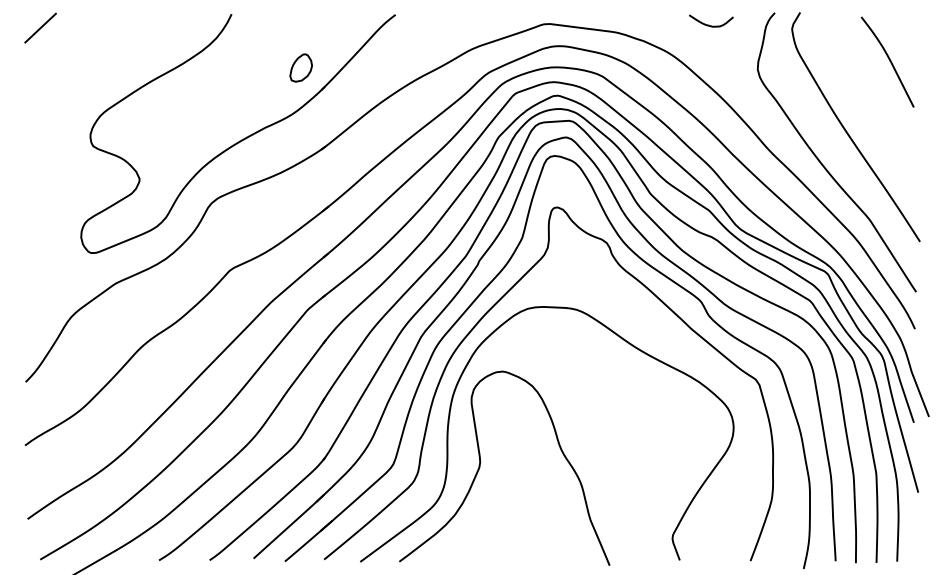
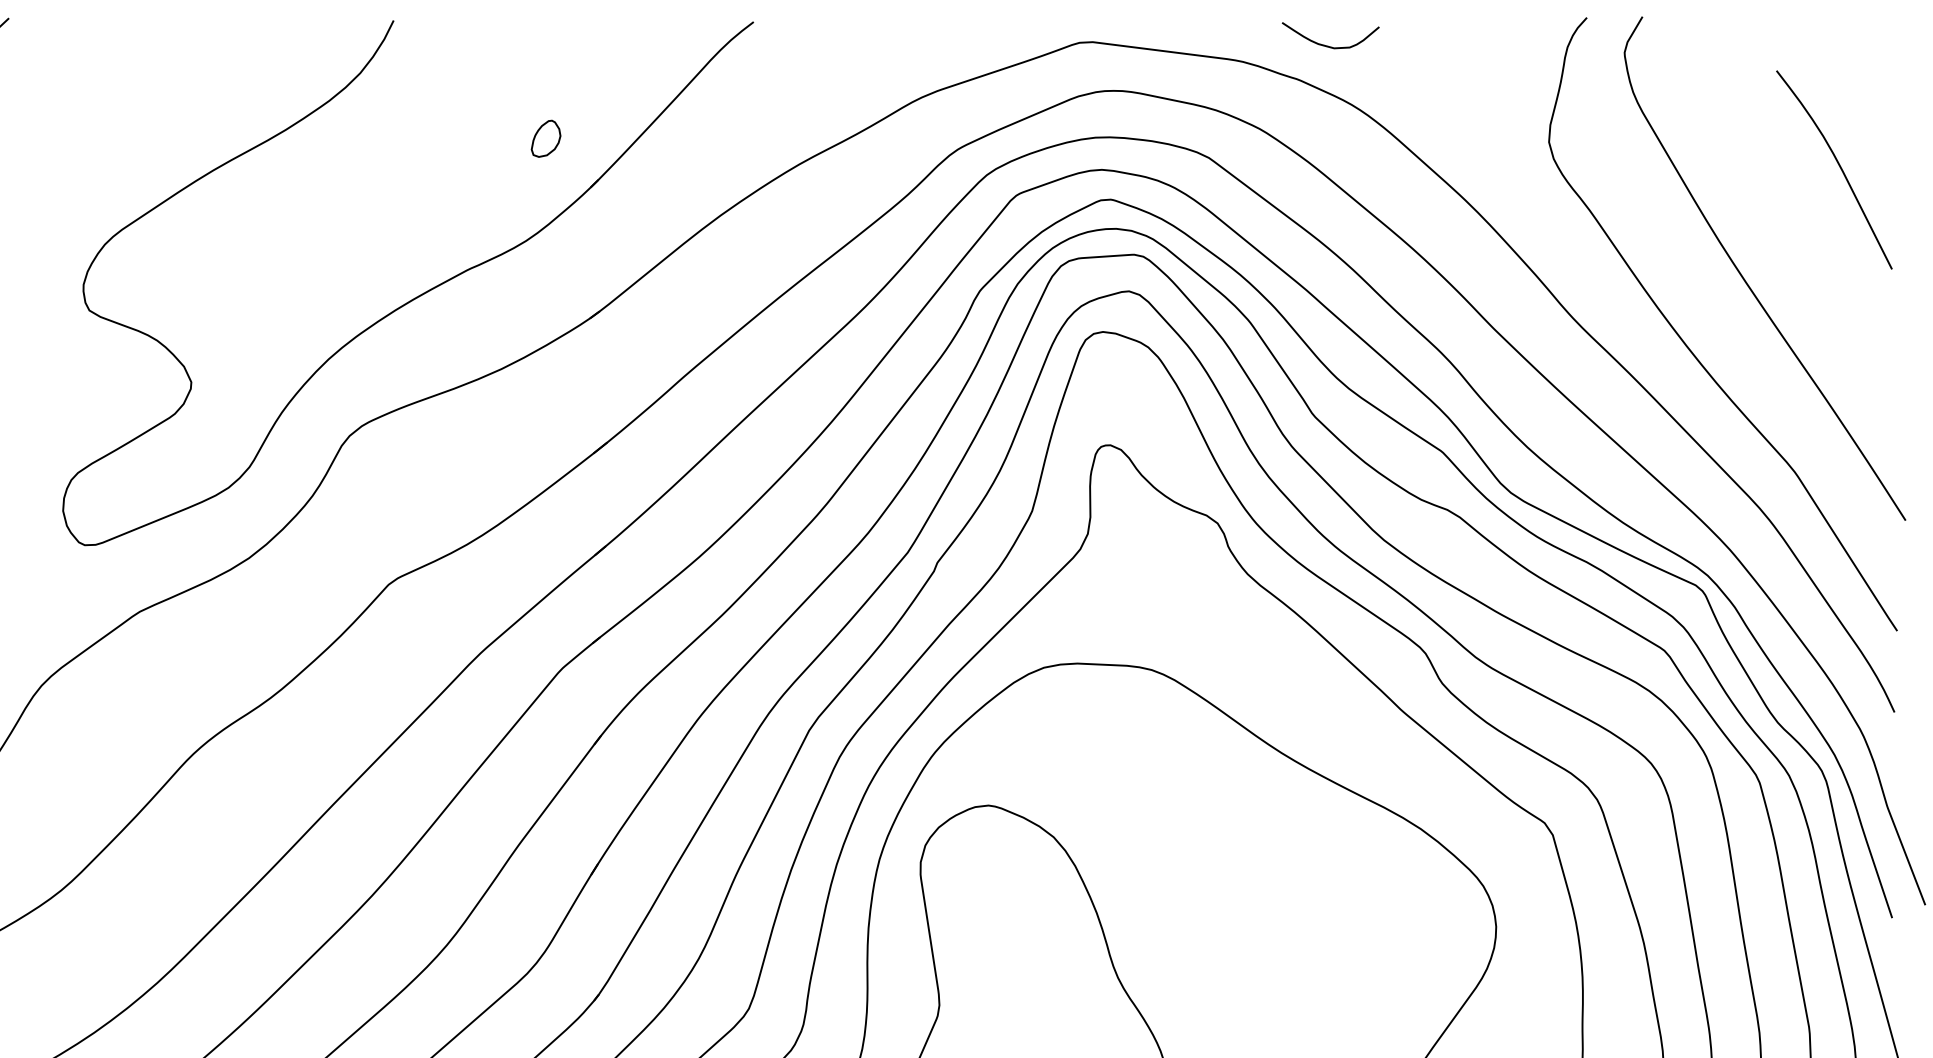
curve: (708, 24) -> (1324, 43), moved
curve: (889, 61) -> (1838, 168), moved
part: (300, 67) -> (544, 137), size x0.6

